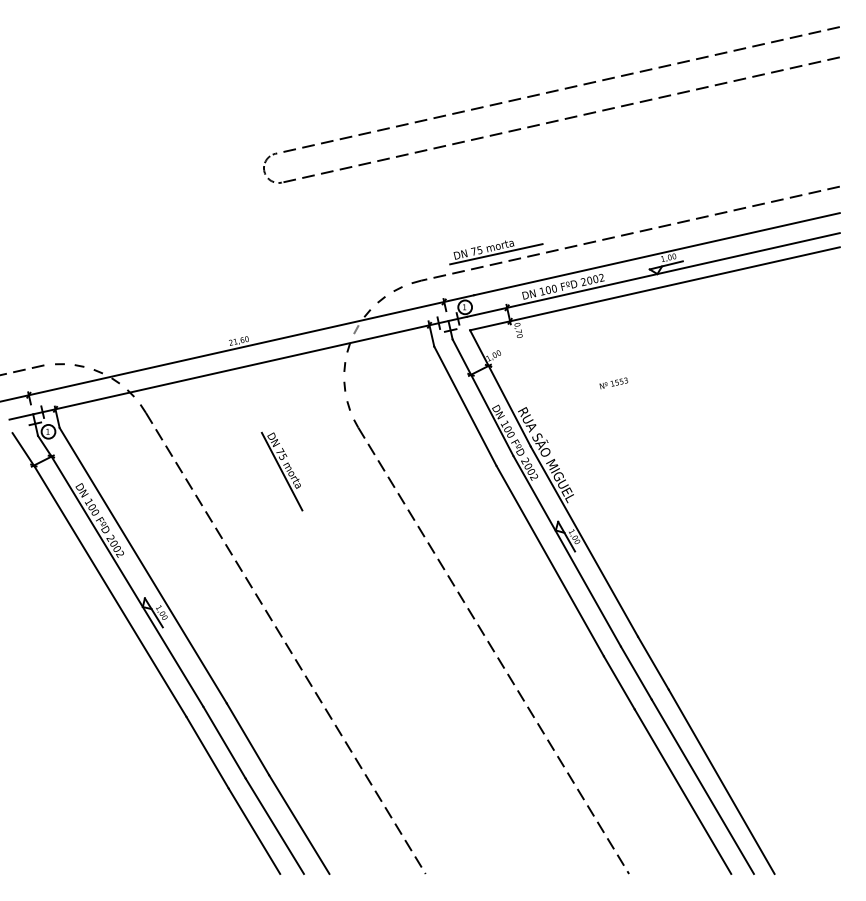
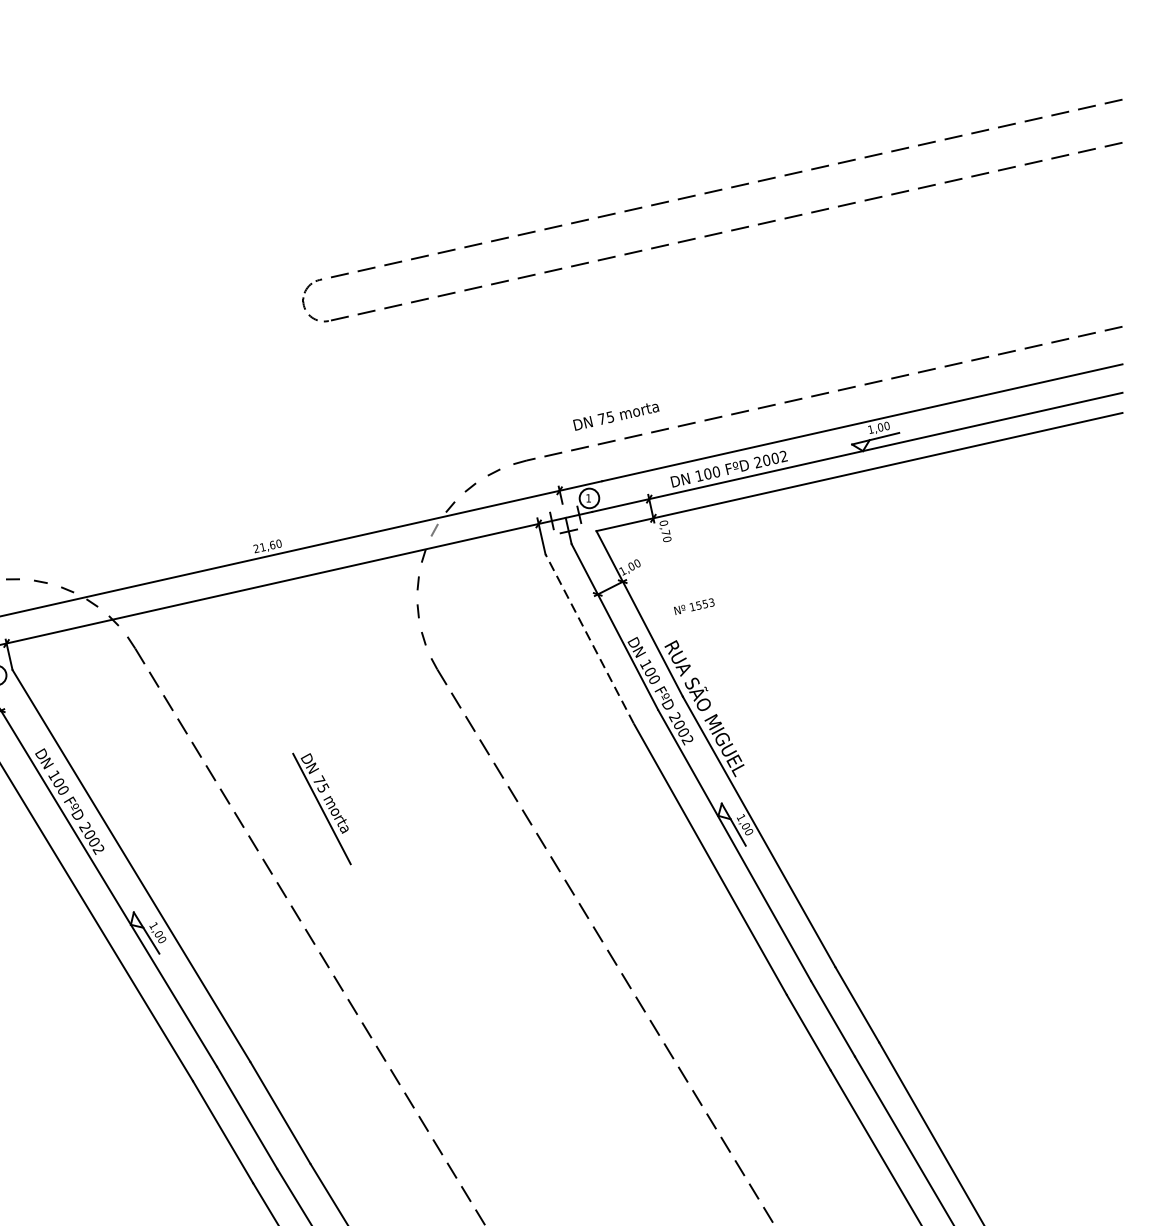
line: (496, 254) -> (634, 423), removed
text: (613, 383) -> (693, 606), moved
line: (465, 405) -> (589, 638), solid -> dashed
part: (281, 471) -> (321, 808), moved

